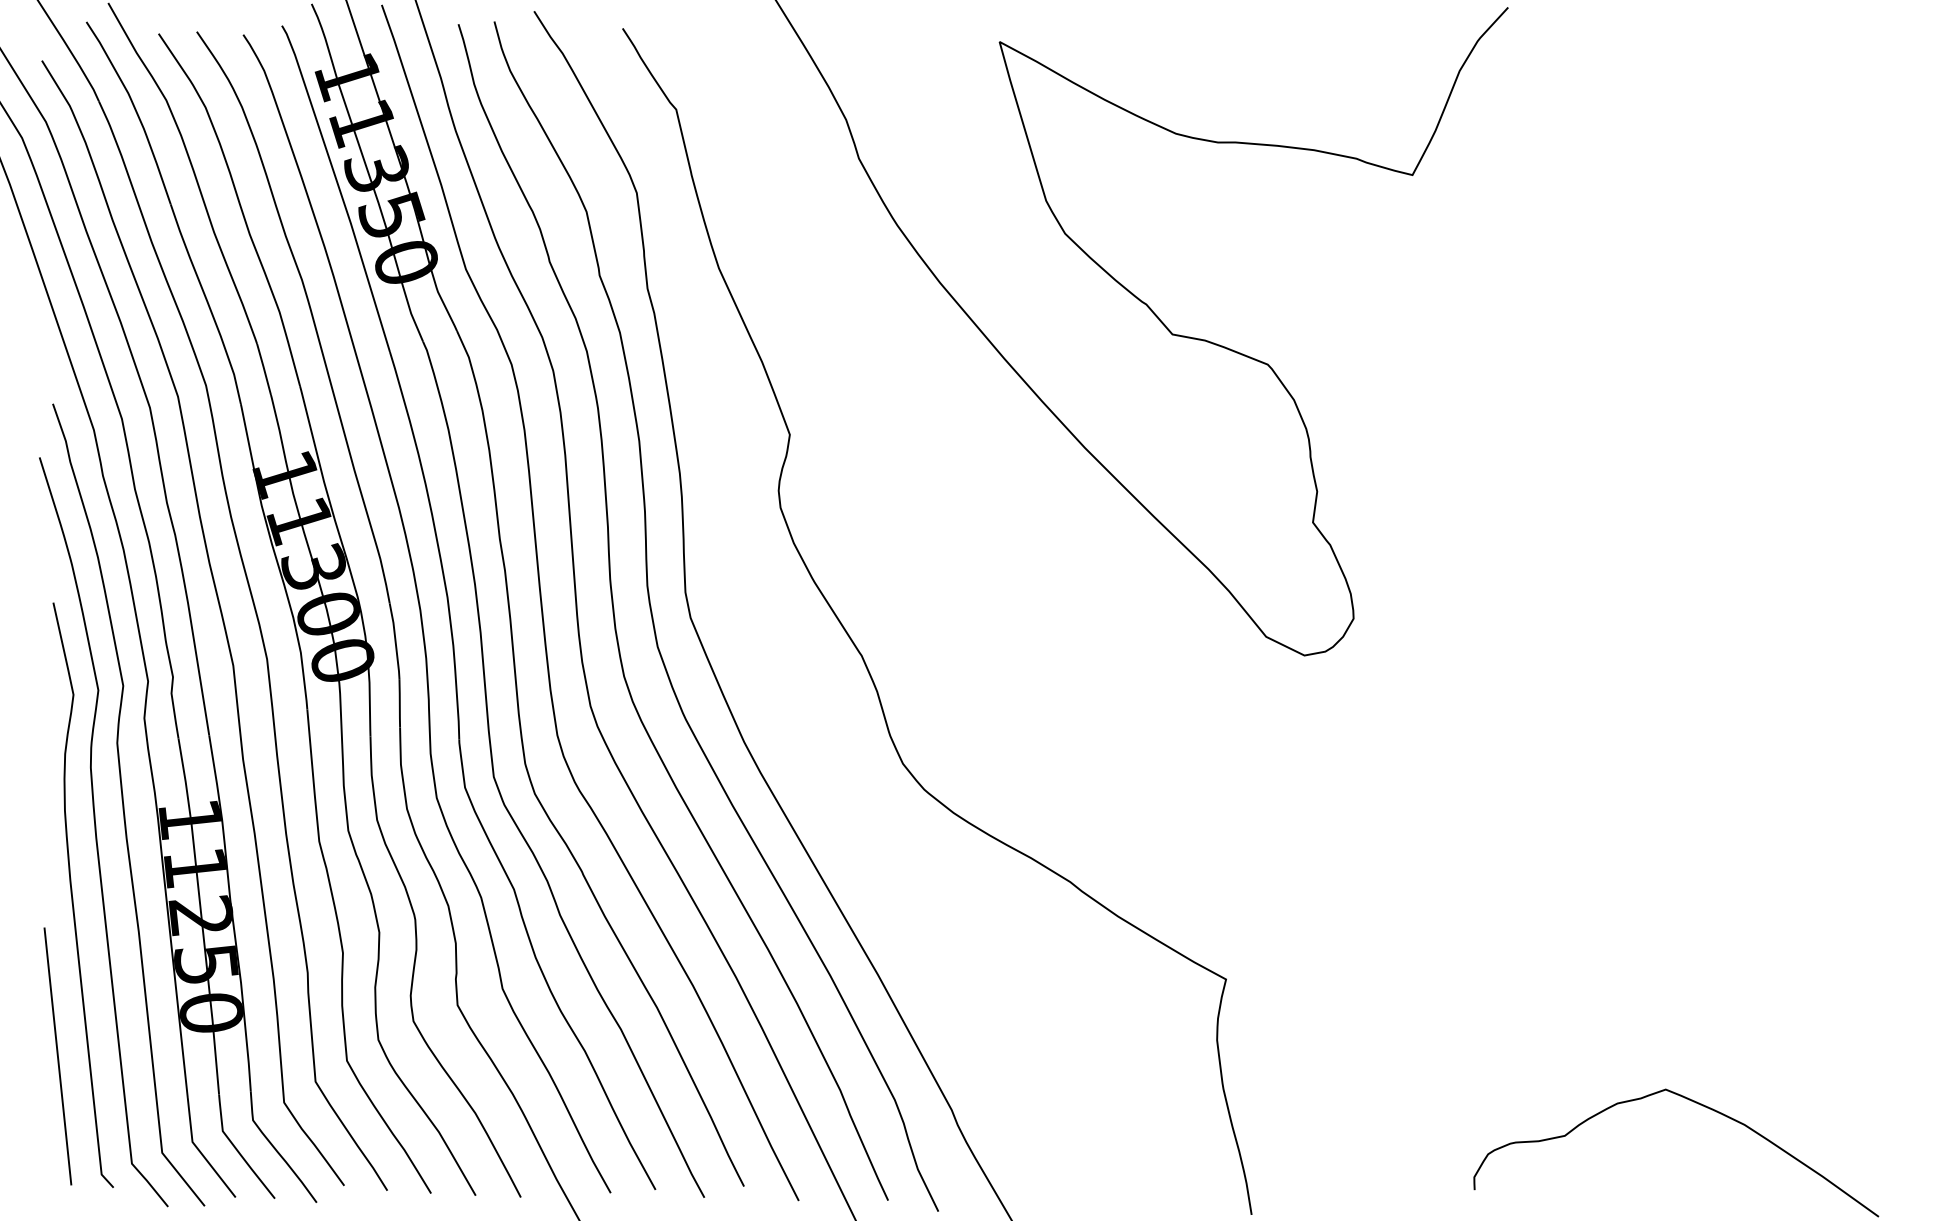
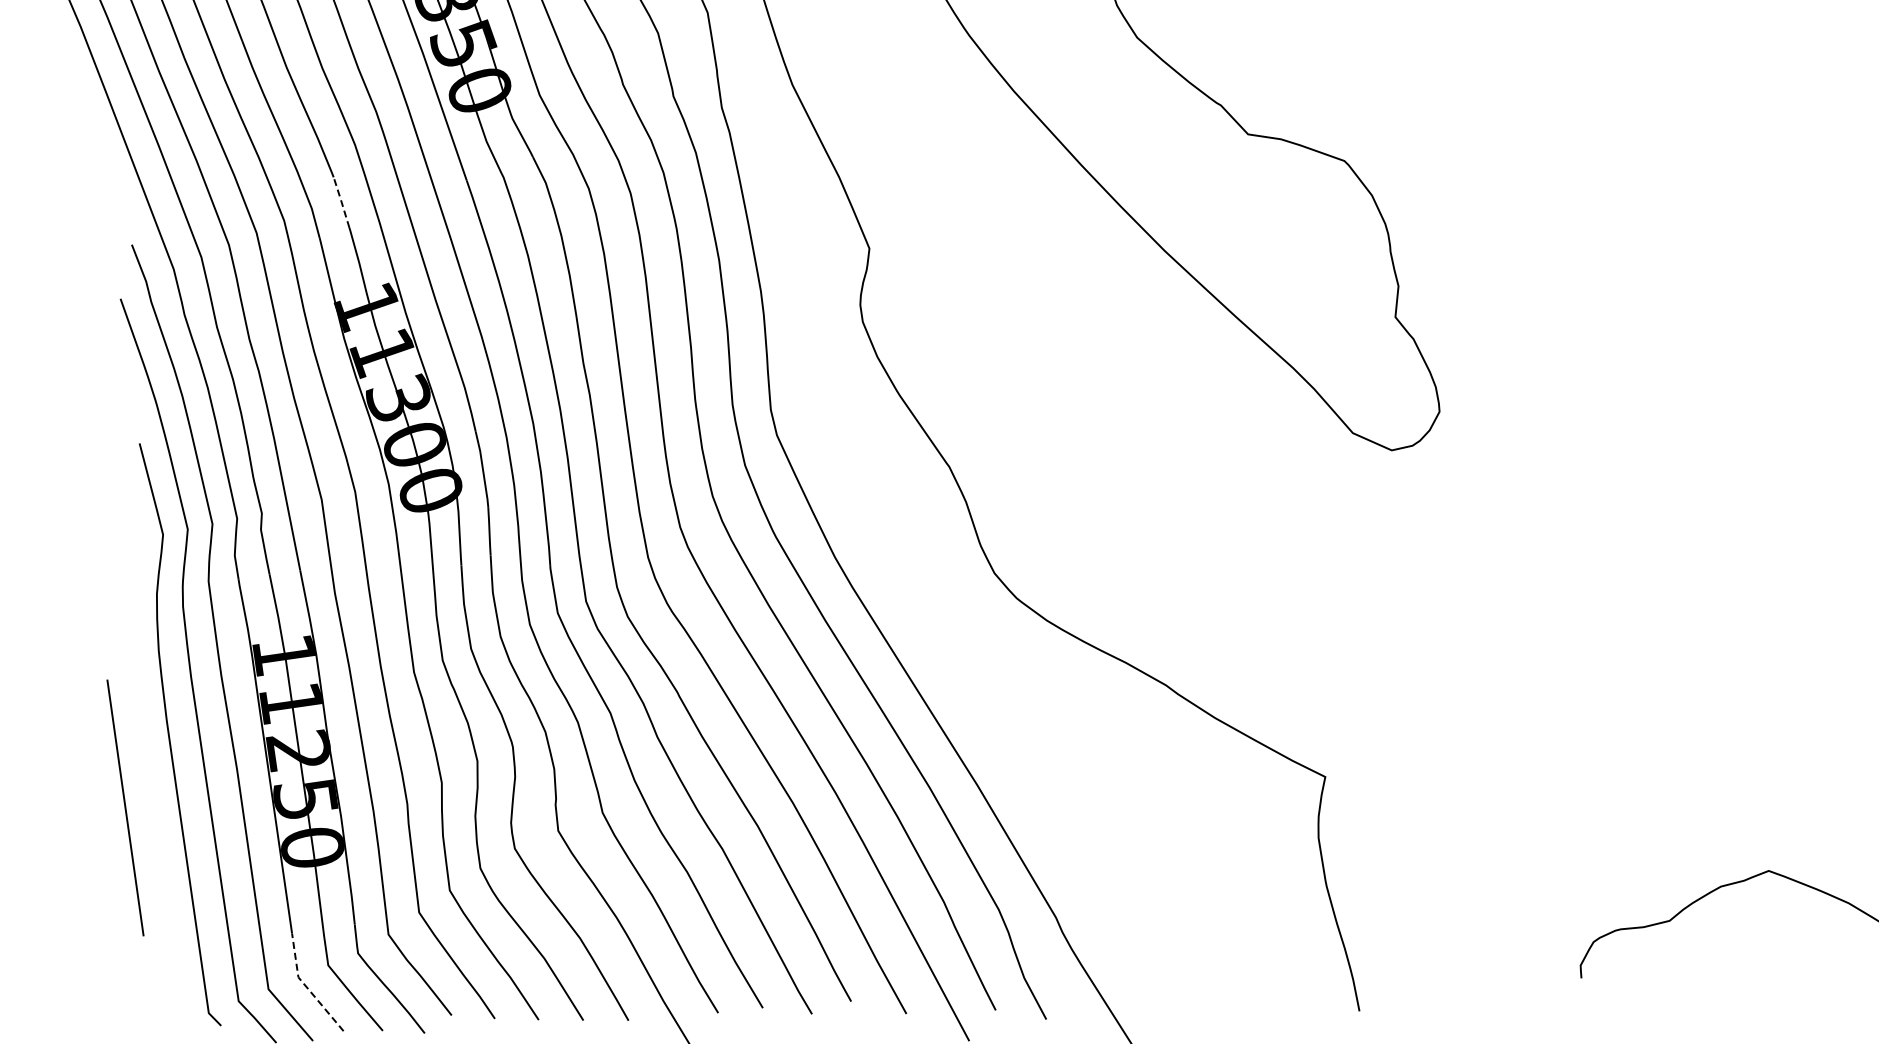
line: (263, 368) -> (341, 201), solid -> dashed
line: (57, 1056) -> (125, 808), moved
line: (199, 1151) -> (305, 986), solid -> dashed

